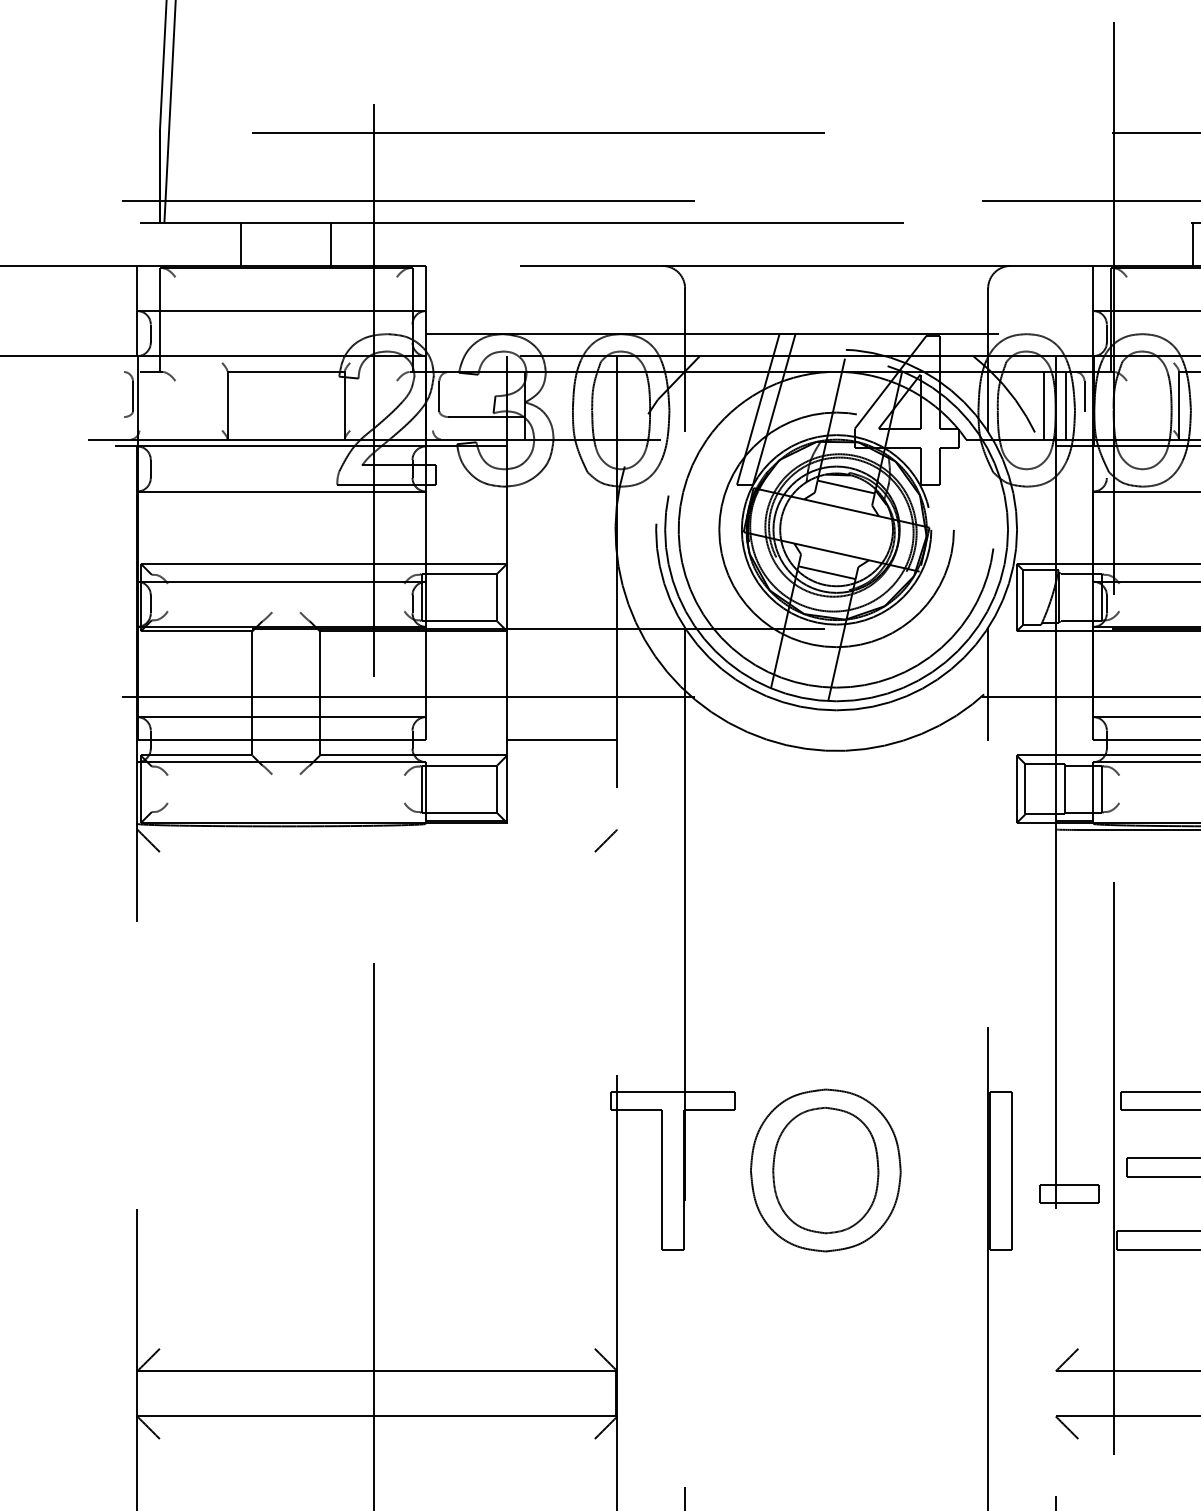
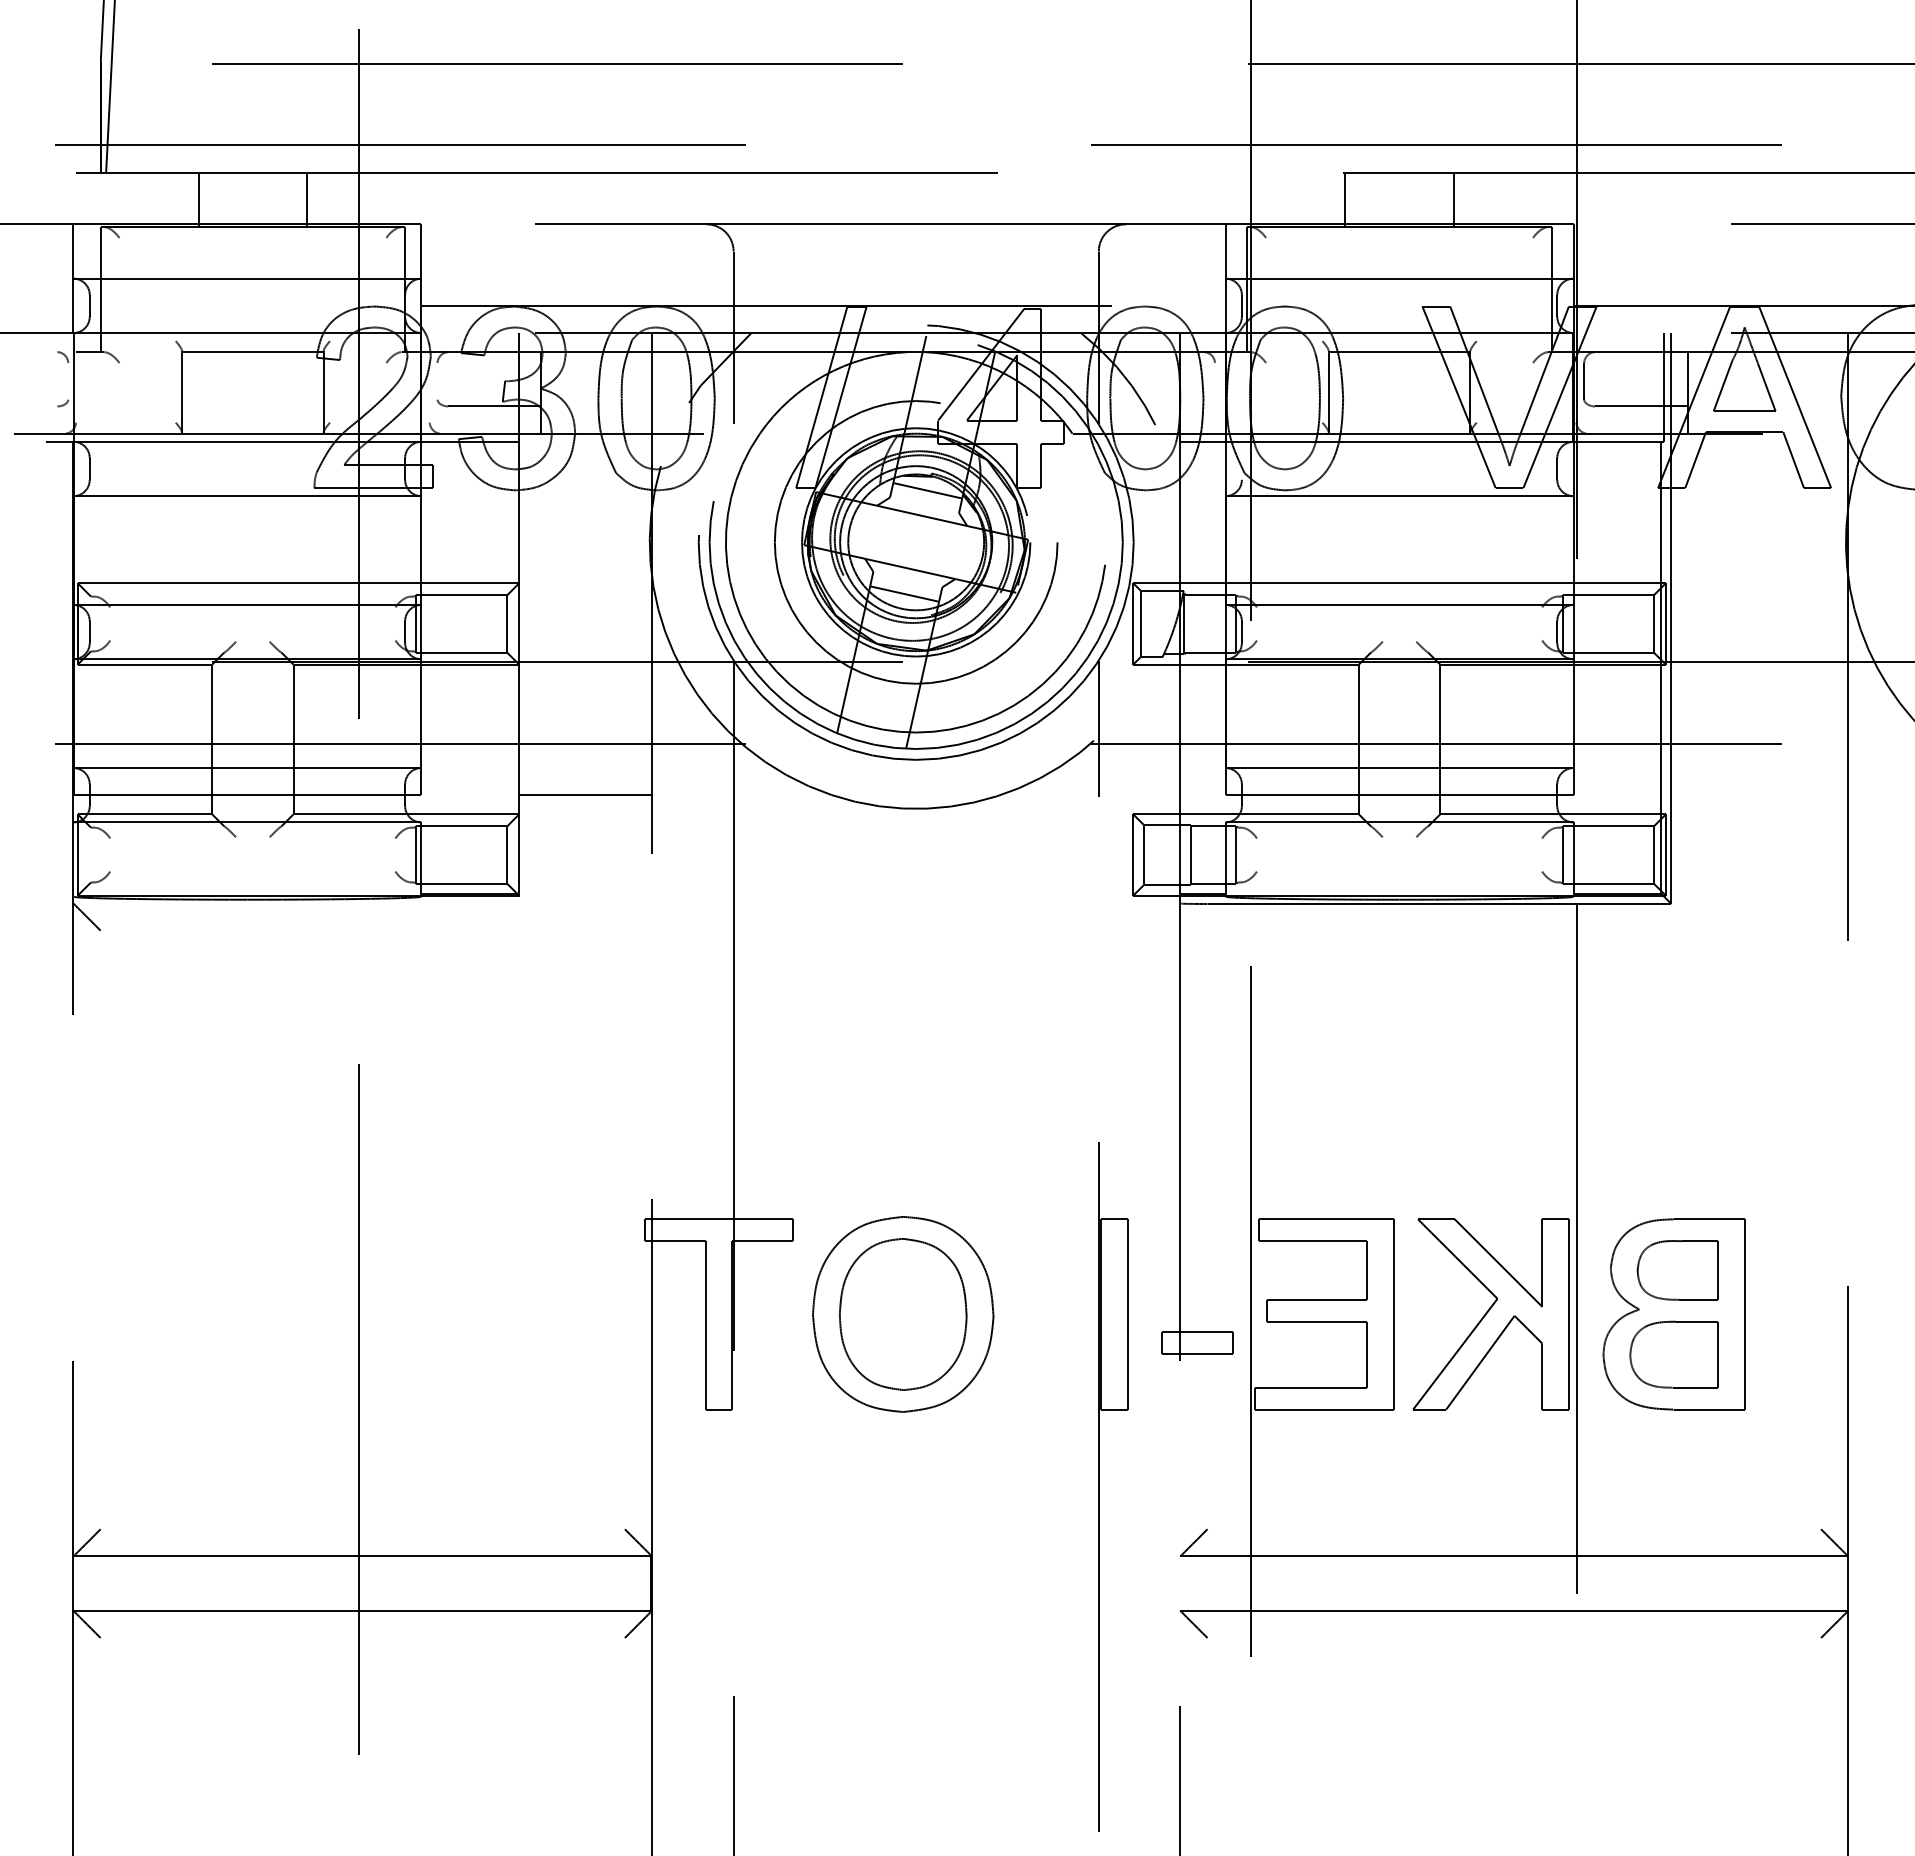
line: (133, 395) -> (68, 380), removed
line: (439, 395) -> (437, 380), removed
line: (1084, 395) -> (1214, 380), removed
line: (1043, 405) -> (1165, 392), removed
line: (1065, 405) -> (1192, 392), removed
line: (606, 841) -> (638, 917), removed

